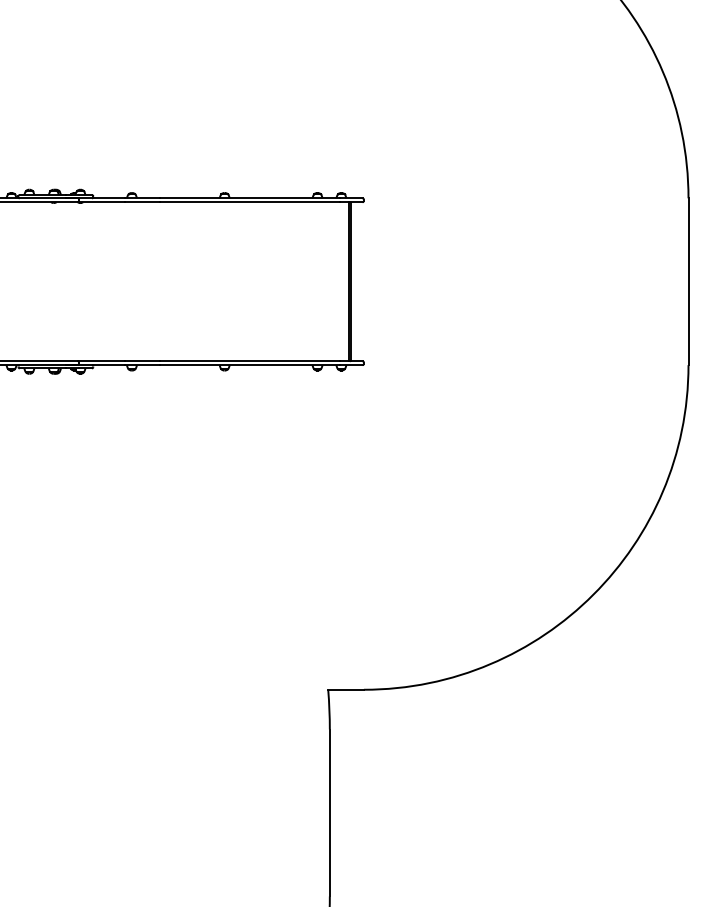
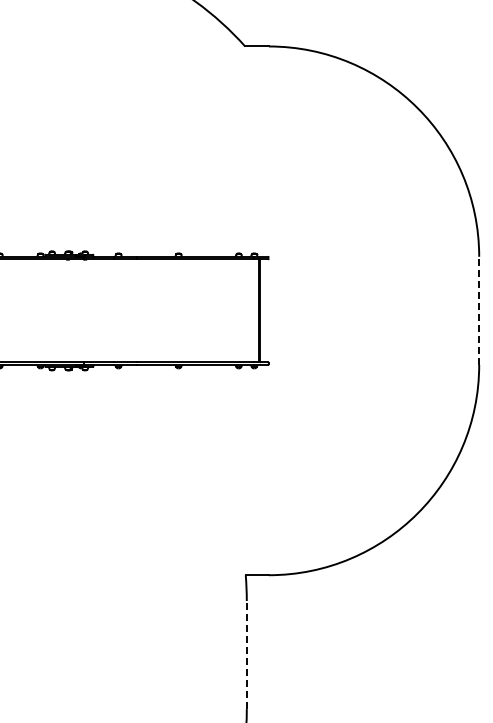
line: (688, 281) -> (479, 310), solid -> dashed
line: (329, 812) -> (246, 654), solid -> dashed

